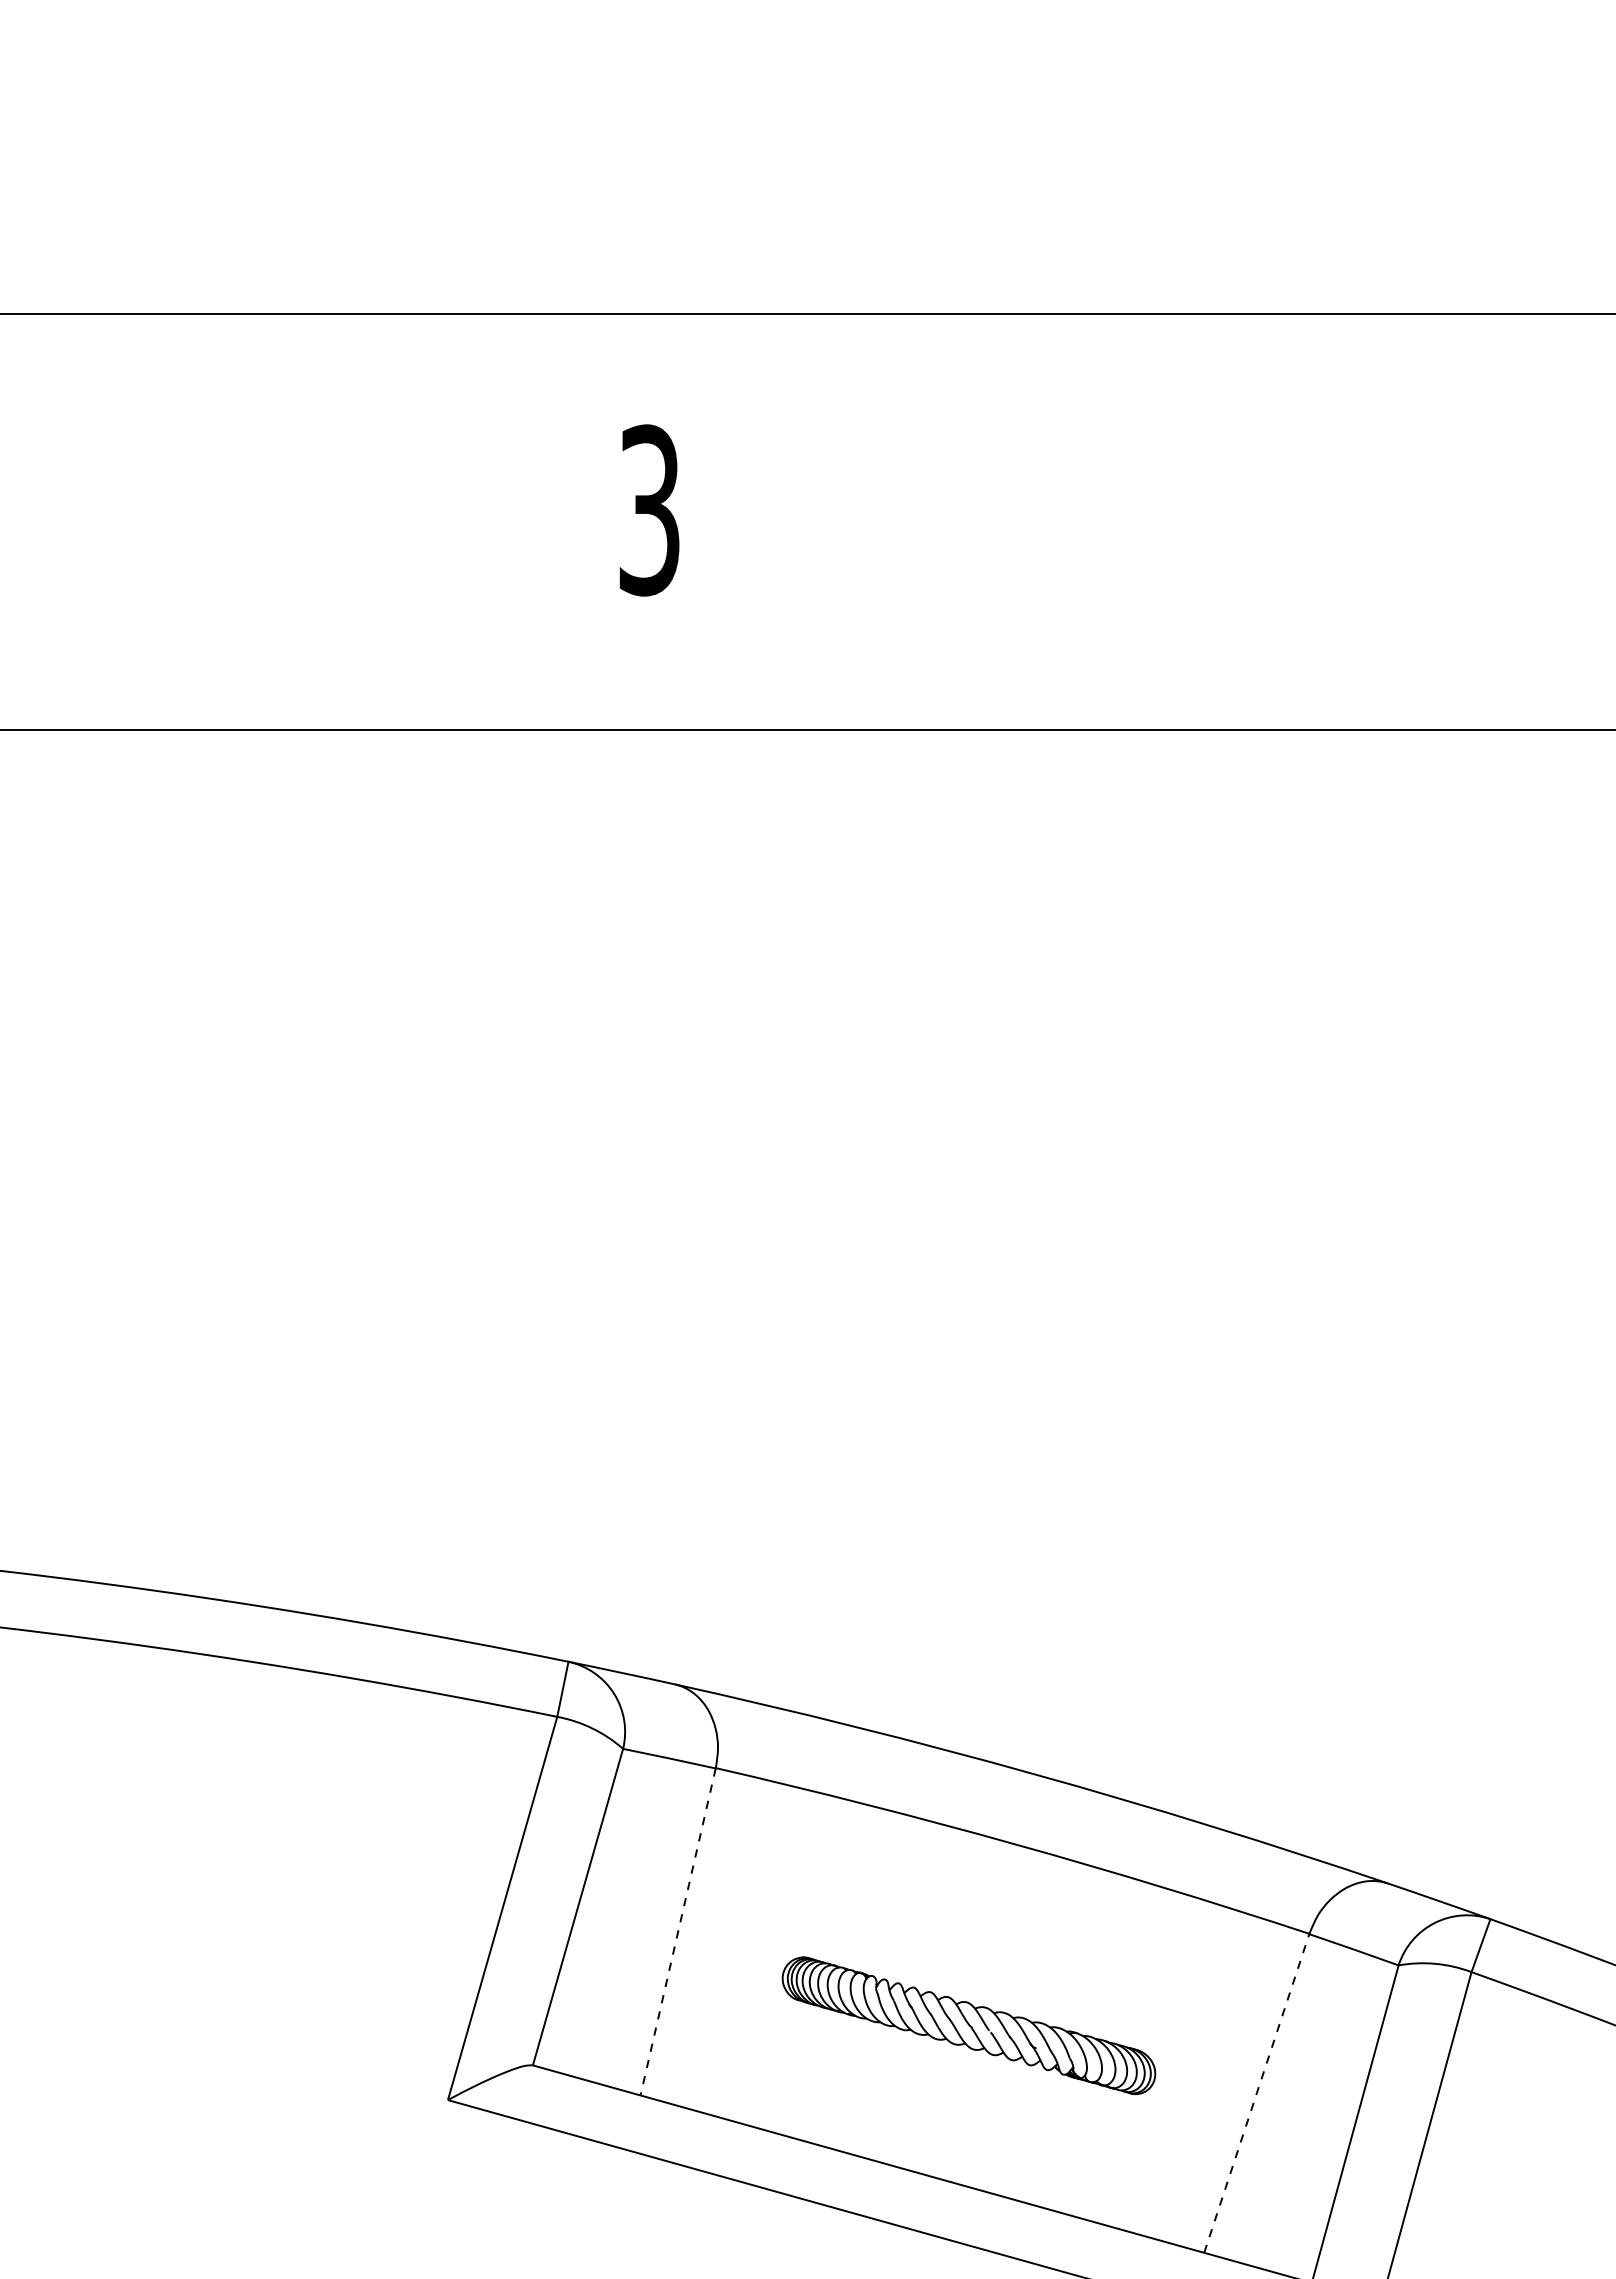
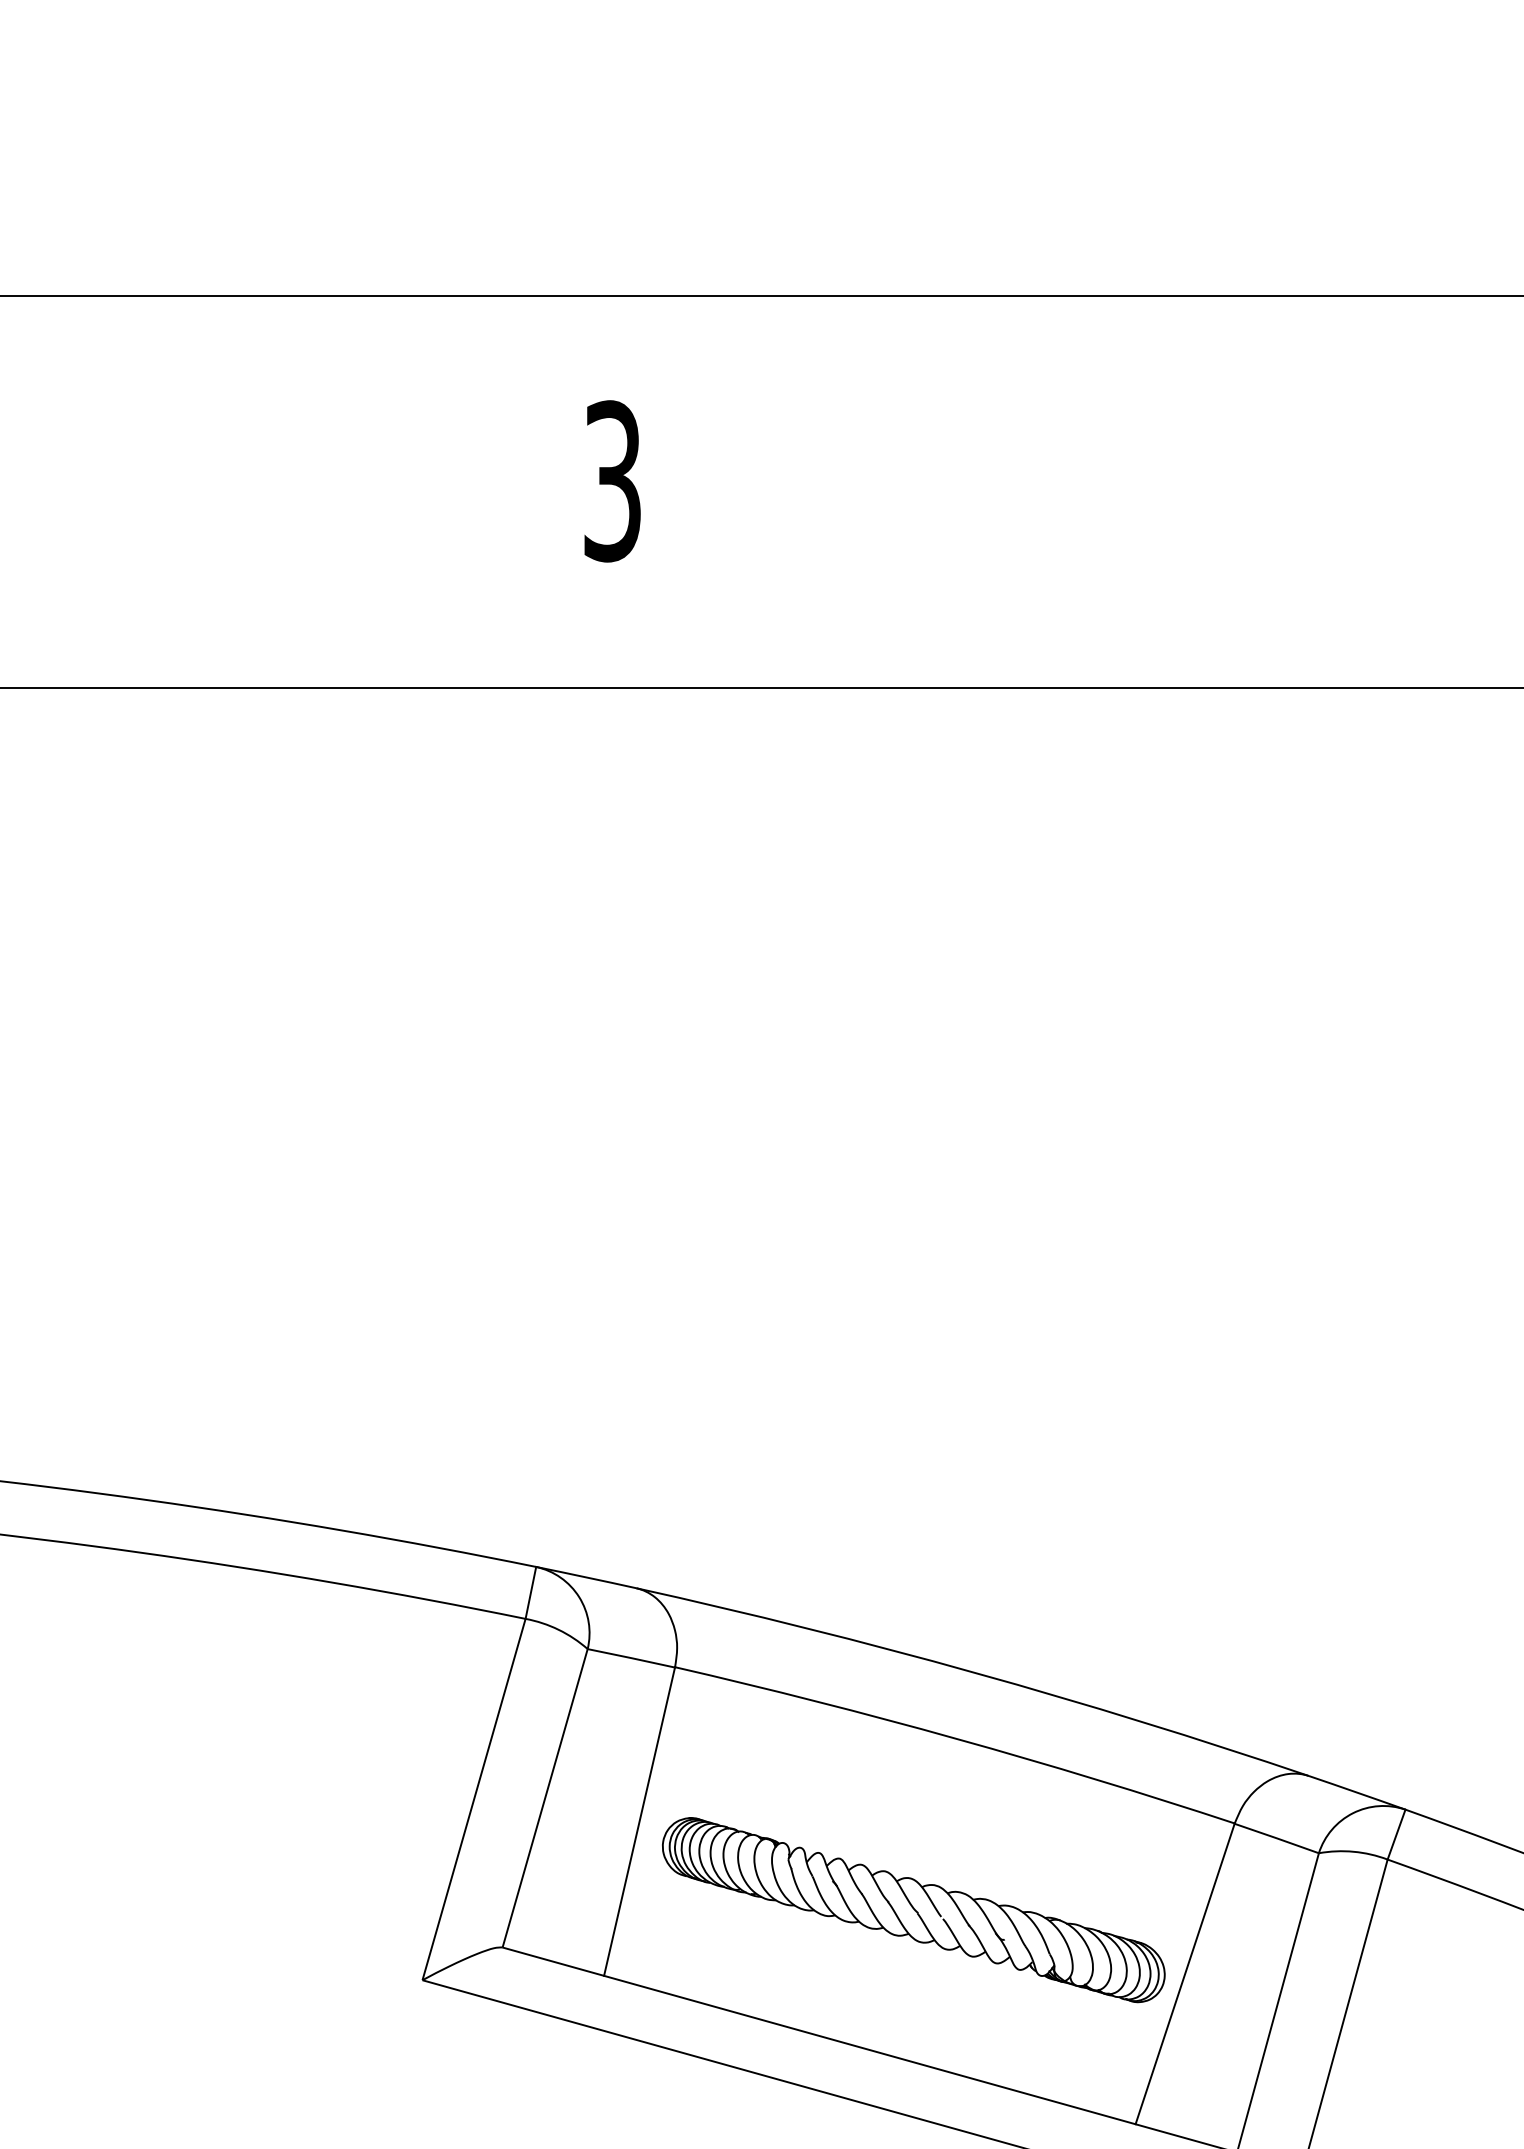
line: (678, 1931) -> (639, 1821), dashed -> solid
part: (968, 2025) -> (913, 1909), size x1.43
line: (1256, 2093) -> (1184, 1974), dashed -> solid

